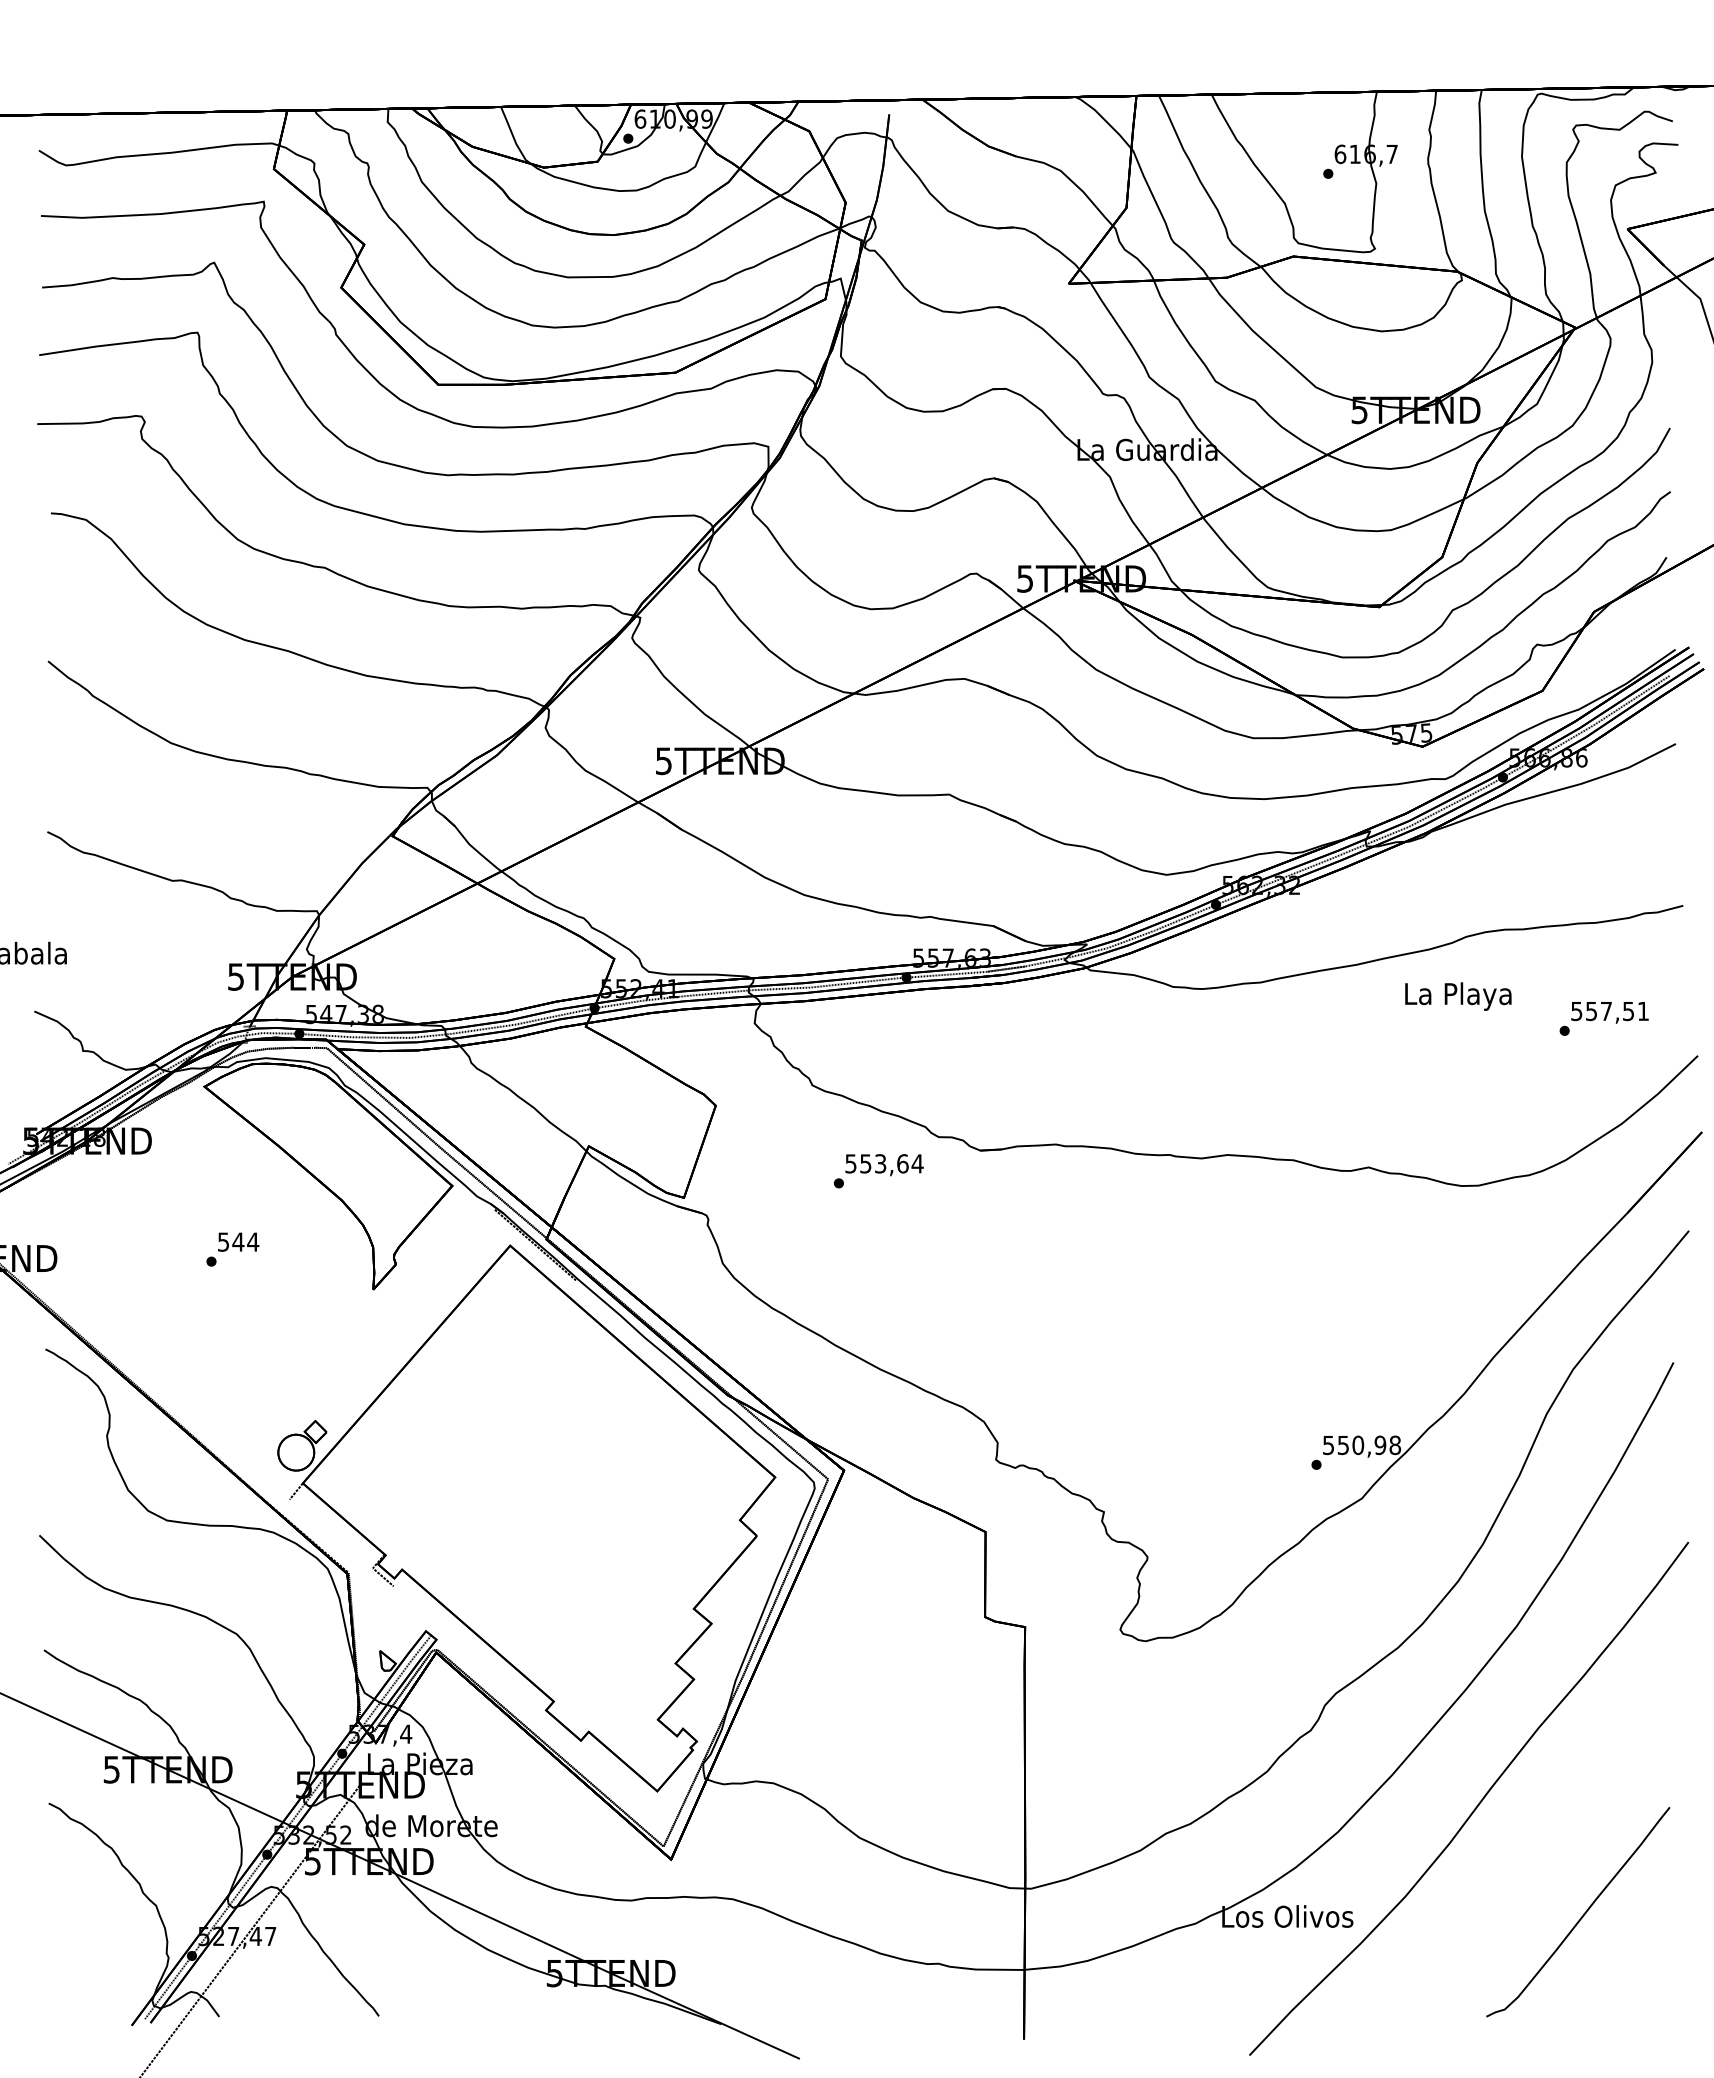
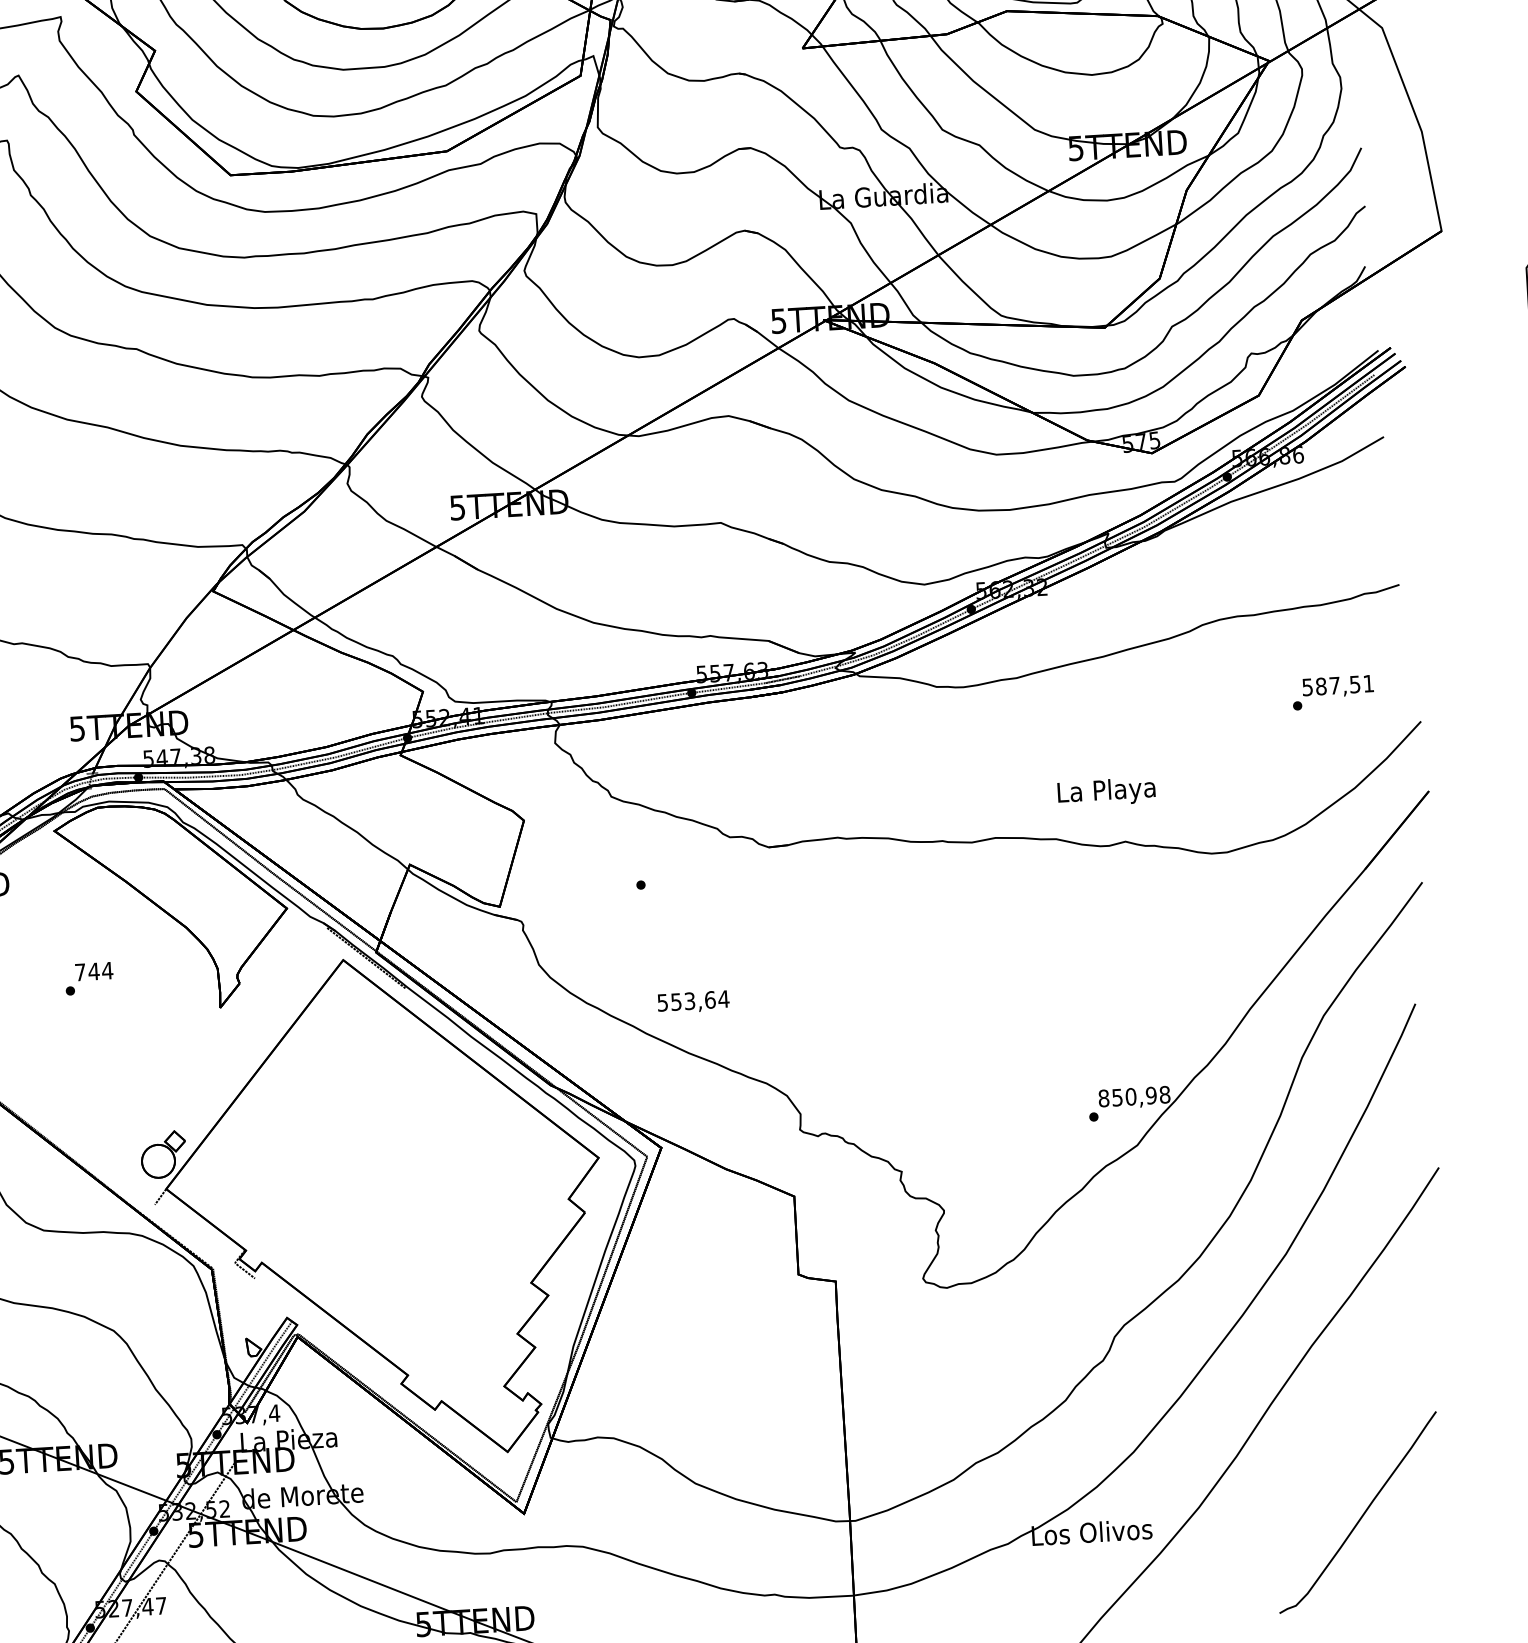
text: (1458, 996) -> (1106, 792), moved
text: (1591, 1011) -> (1321, 686), 557,51 -> 587,51
text: (884, 1165) -> (693, 1002), moved
text: (223, 1241) -> (80, 971), 544 -> 744
text: (1328, 1445) -> (1103, 1098), 550,98 -> 850,98

